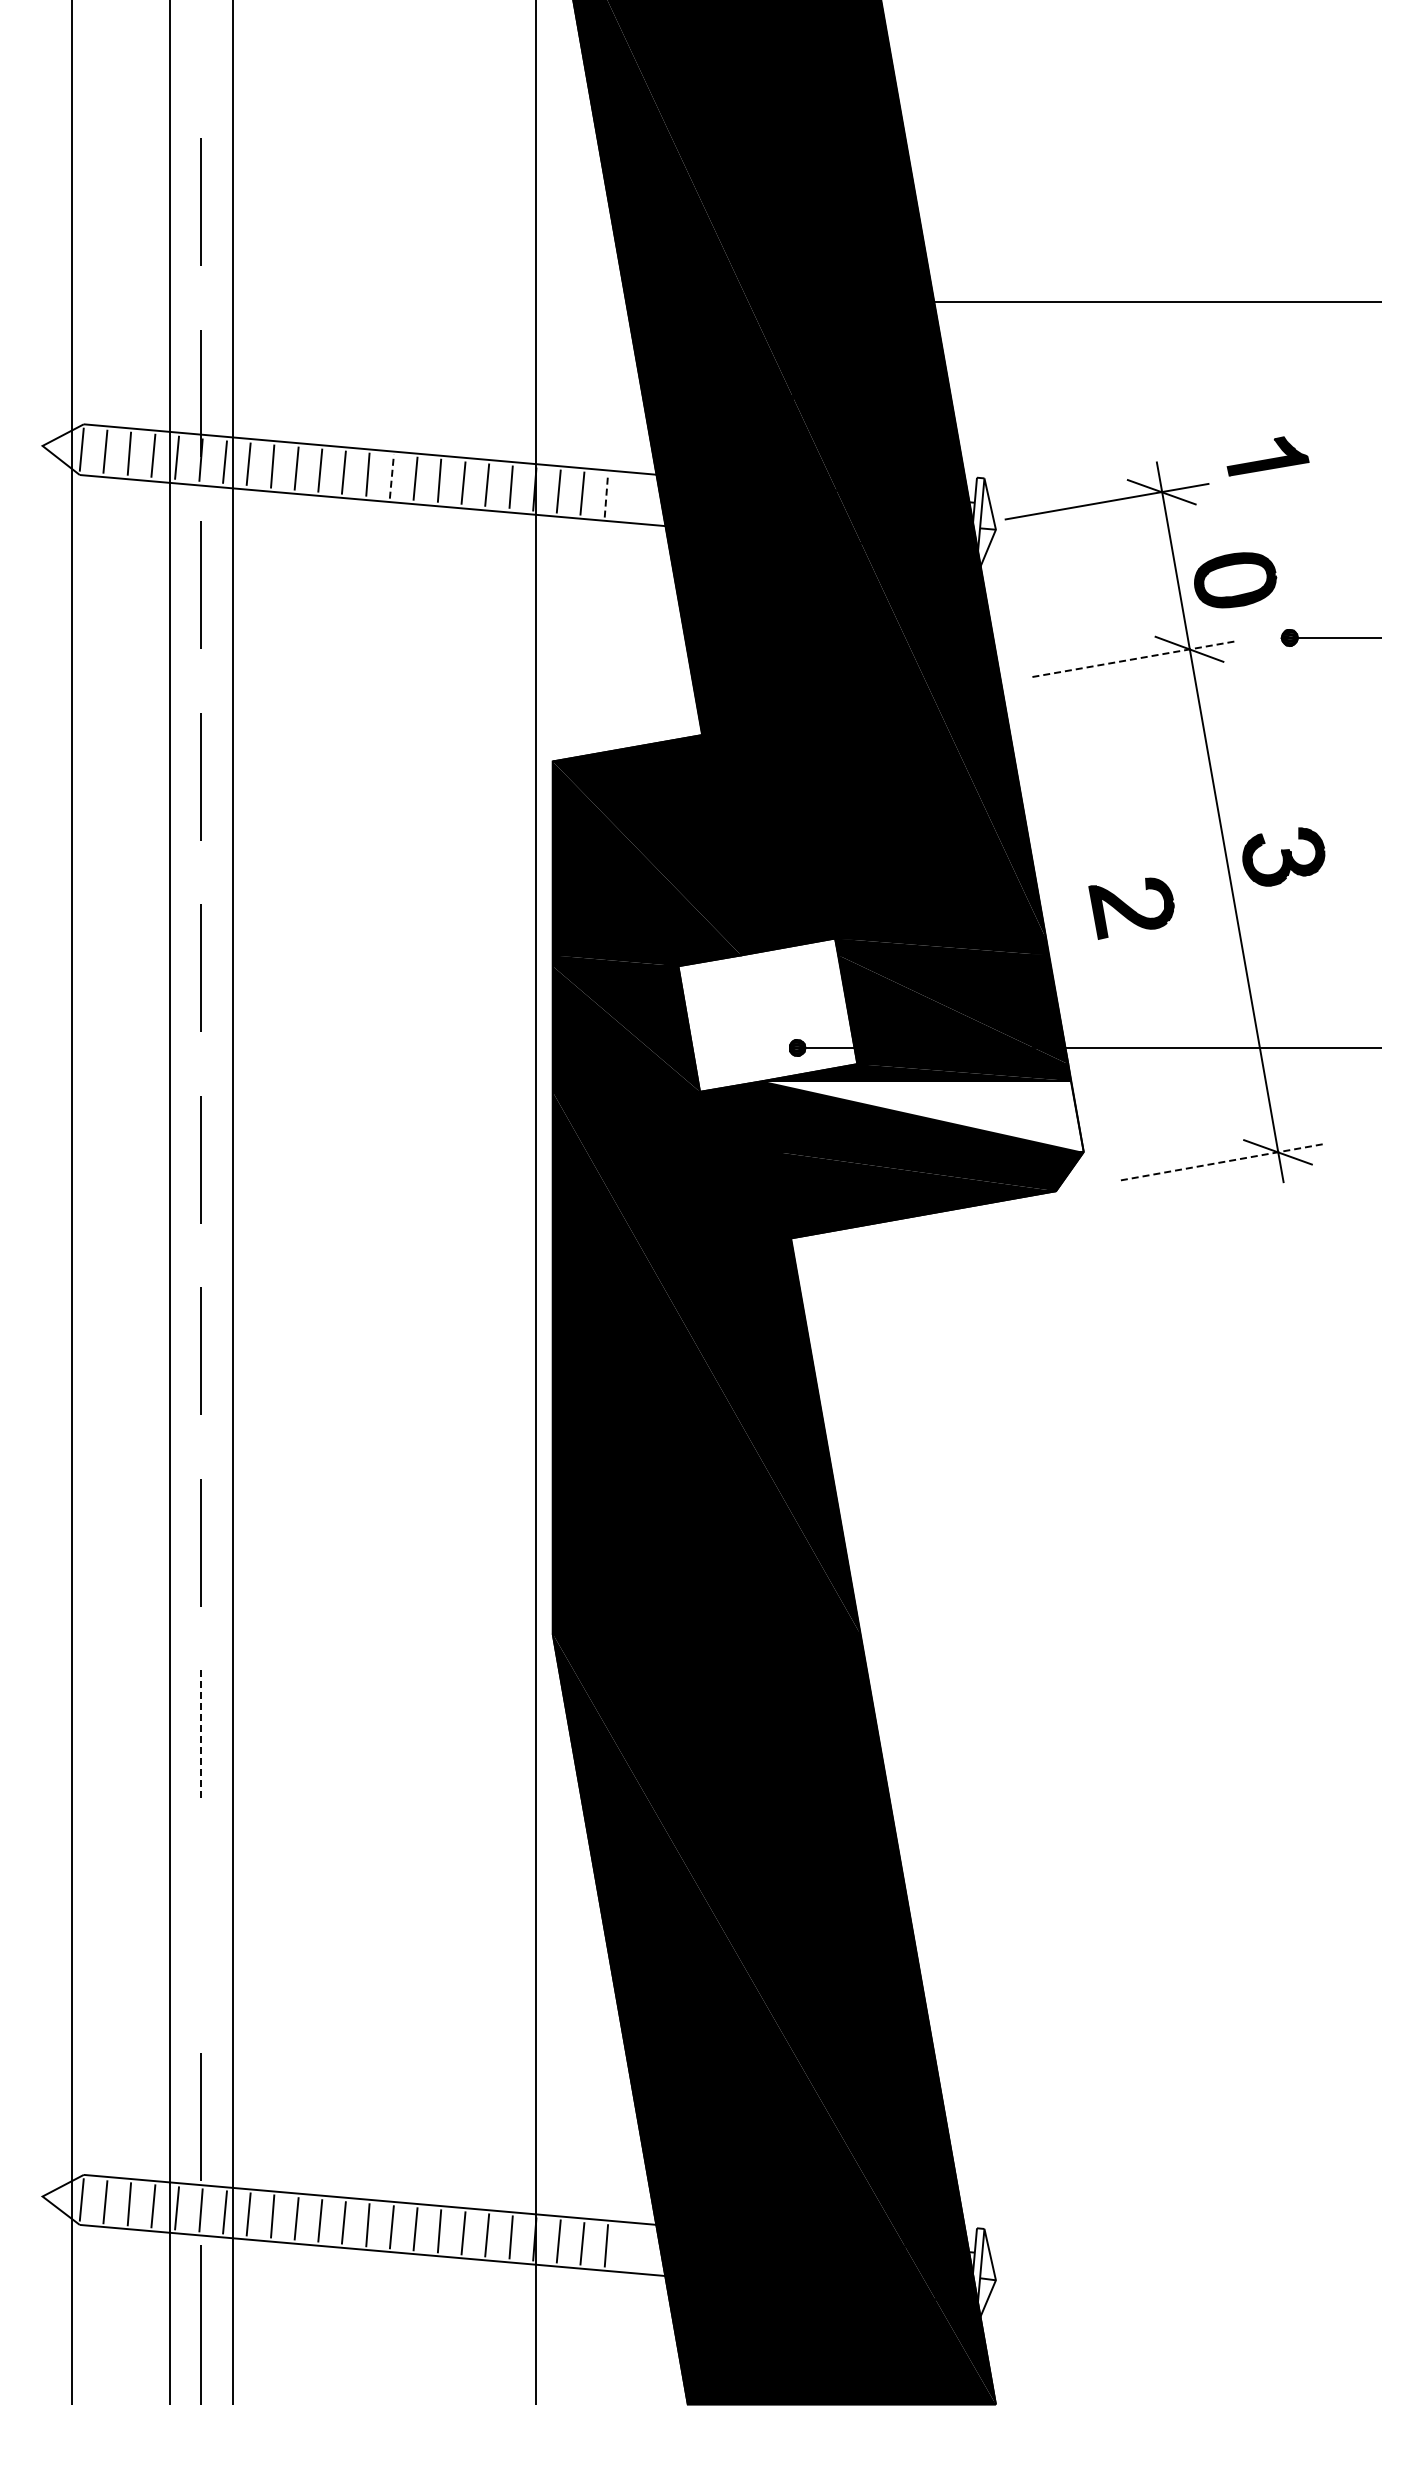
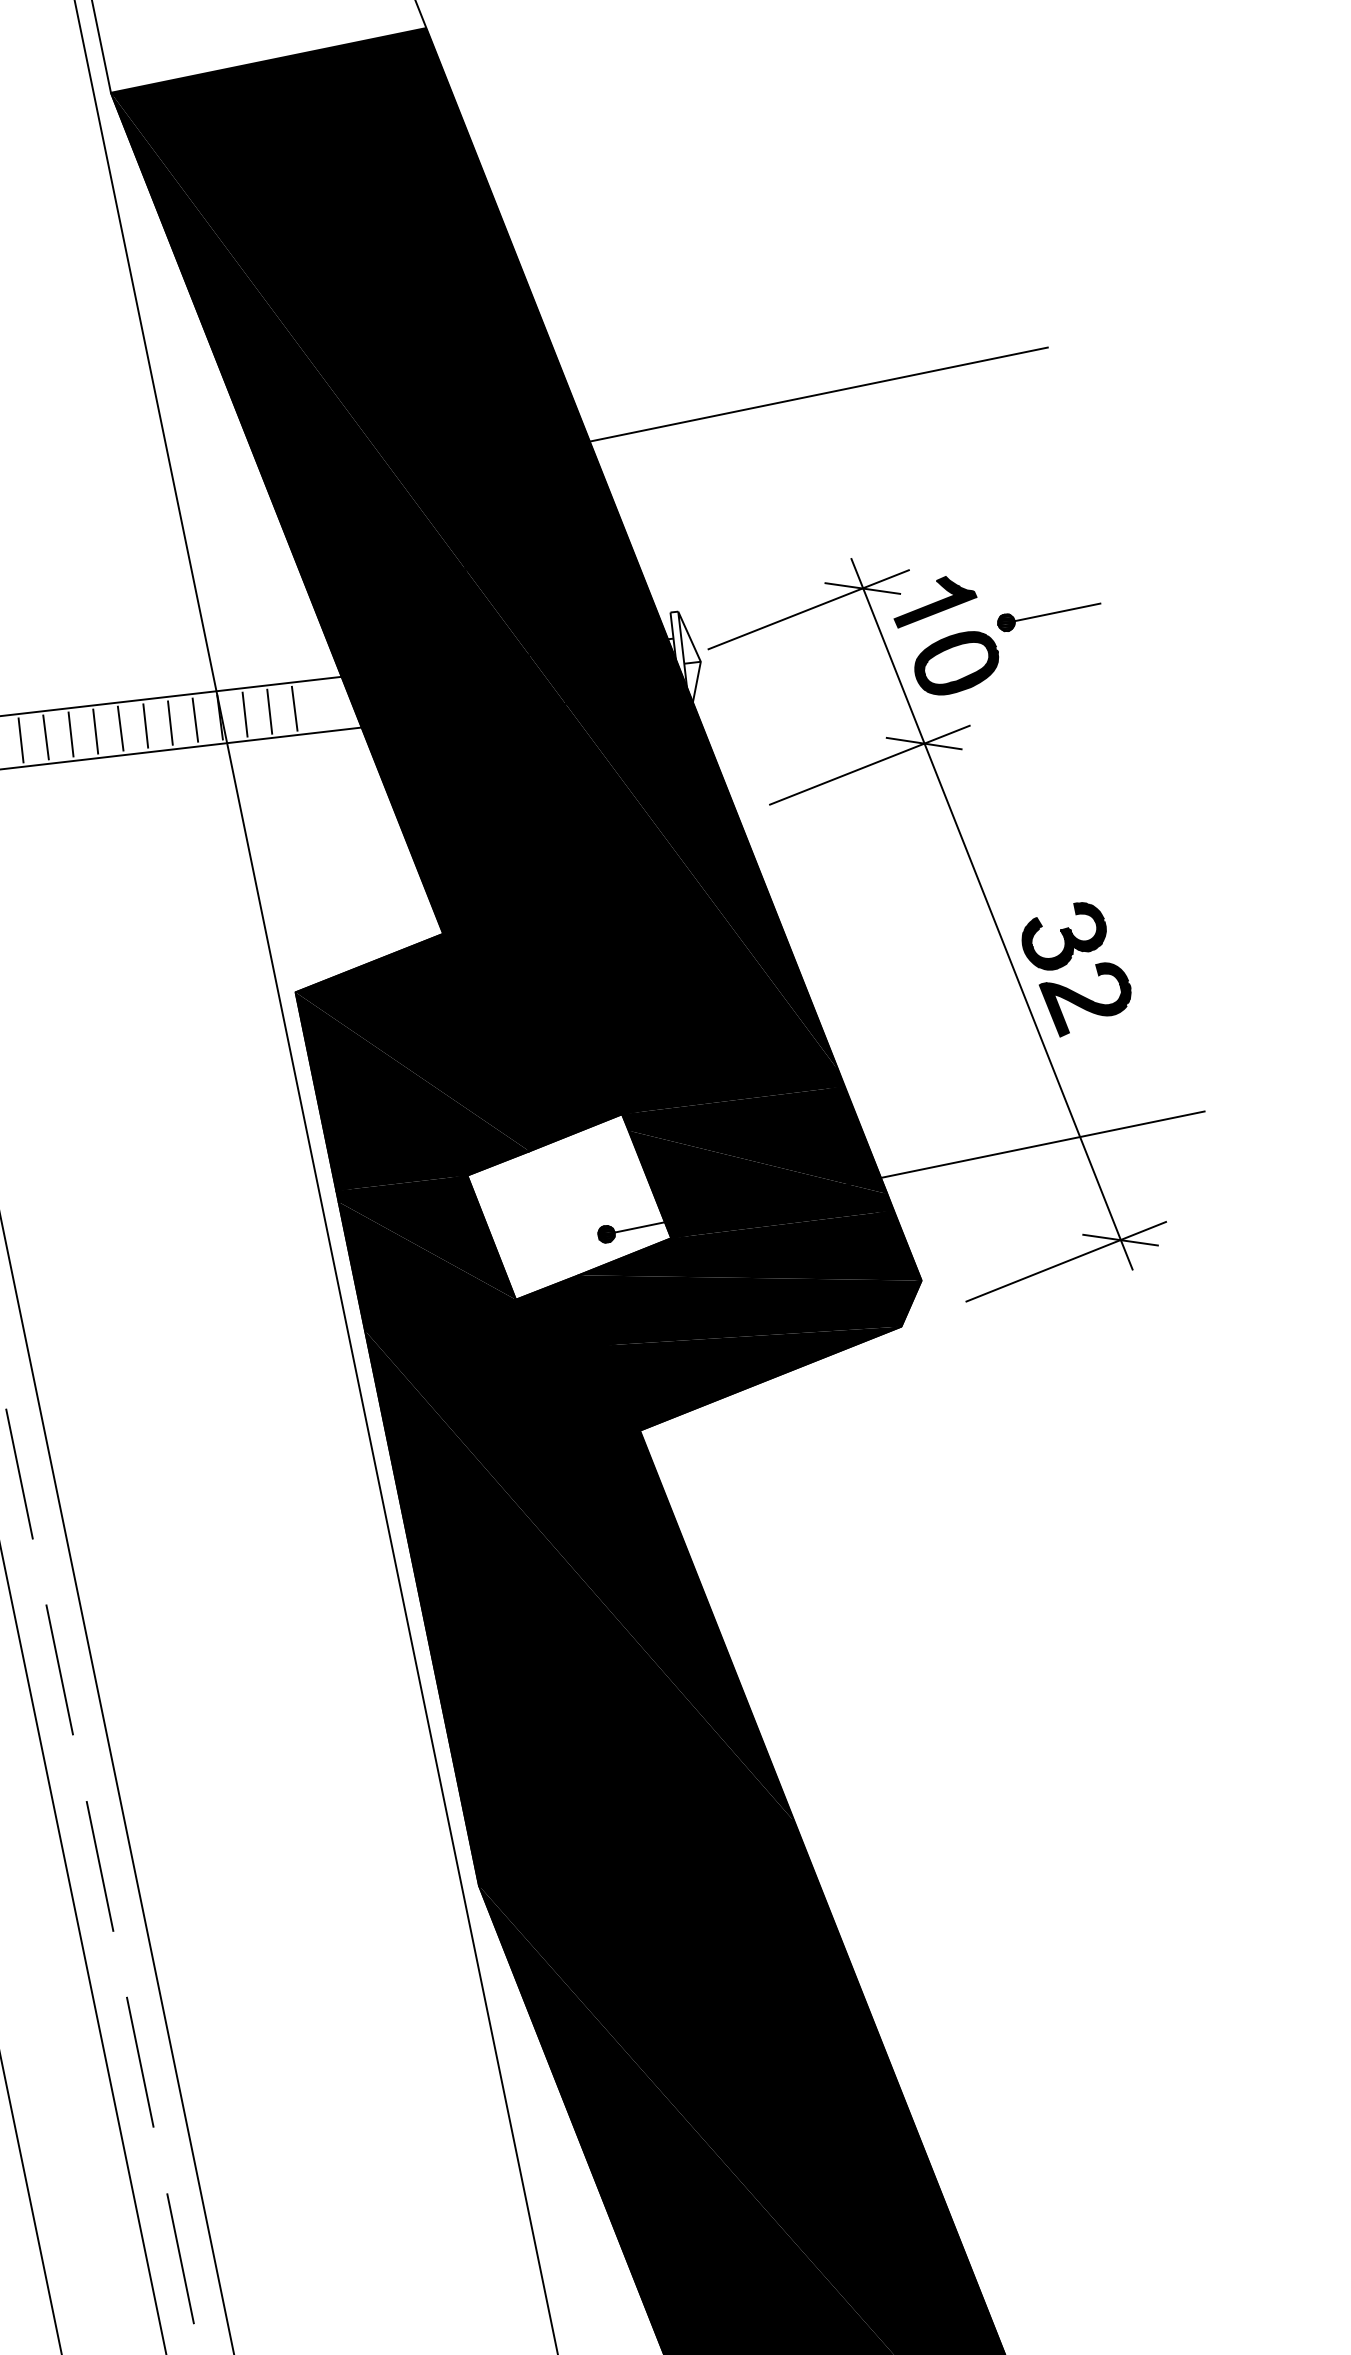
part: (1267, 456) -> (933, 600), moved
line: (391, 476) -> (70, 734), dashed -> solid
line: (606, 495) -> (294, 708), dashed -> solid
part: (1330, 637) -> (1048, 613), moved
line: (1134, 659) -> (870, 765), dashed -> solid
part: (1131, 908) -> (1087, 998), moved
fill: (923, 1116) -> (749, 1277), added
line: (1222, 1162) -> (1065, 1262), dashed -> solid
line: (201, 1734) -> (140, 2062), dashed -> solid
line: (200, 1925) -> (179, 2258), added

